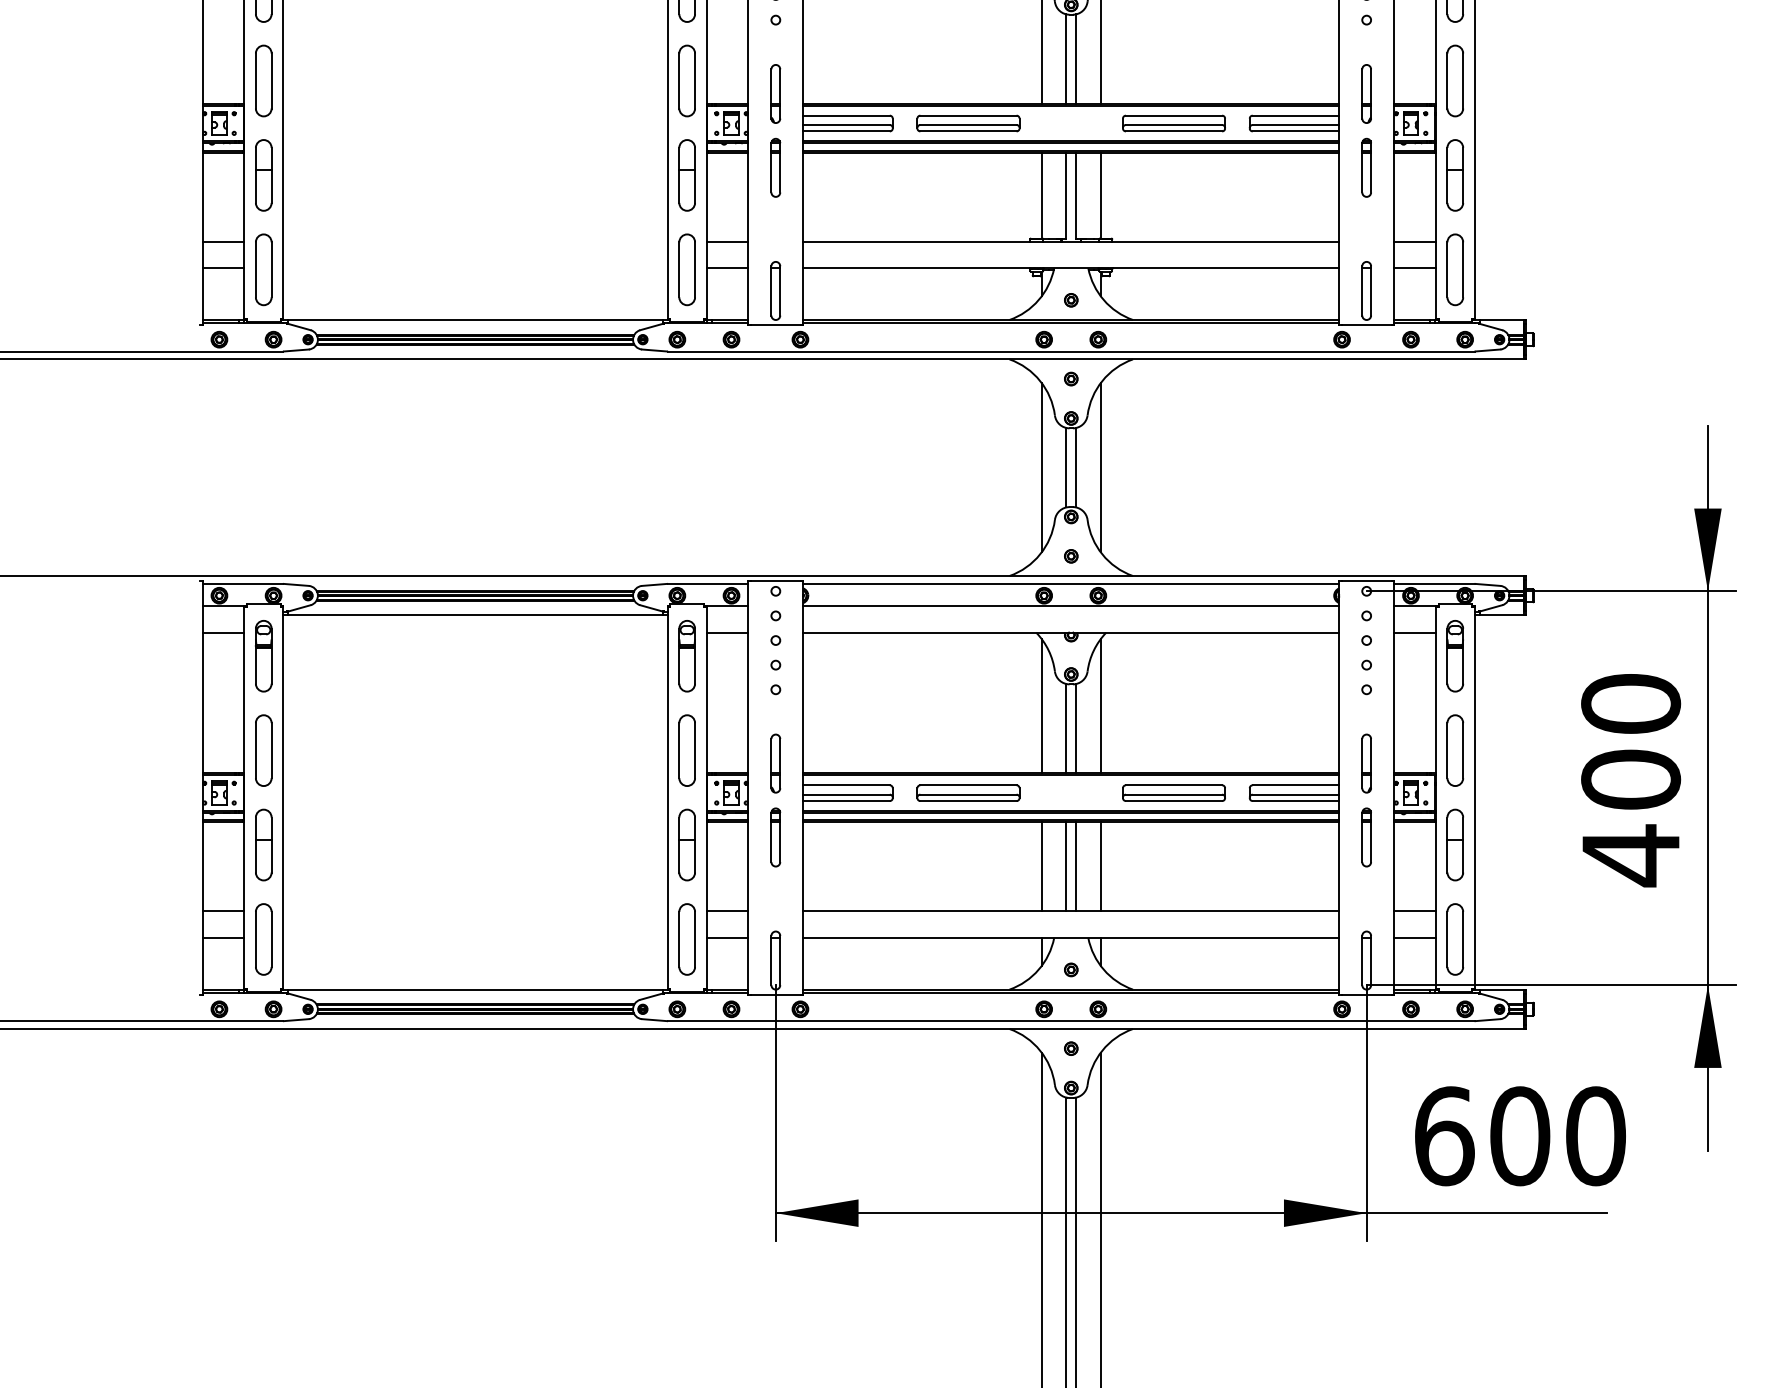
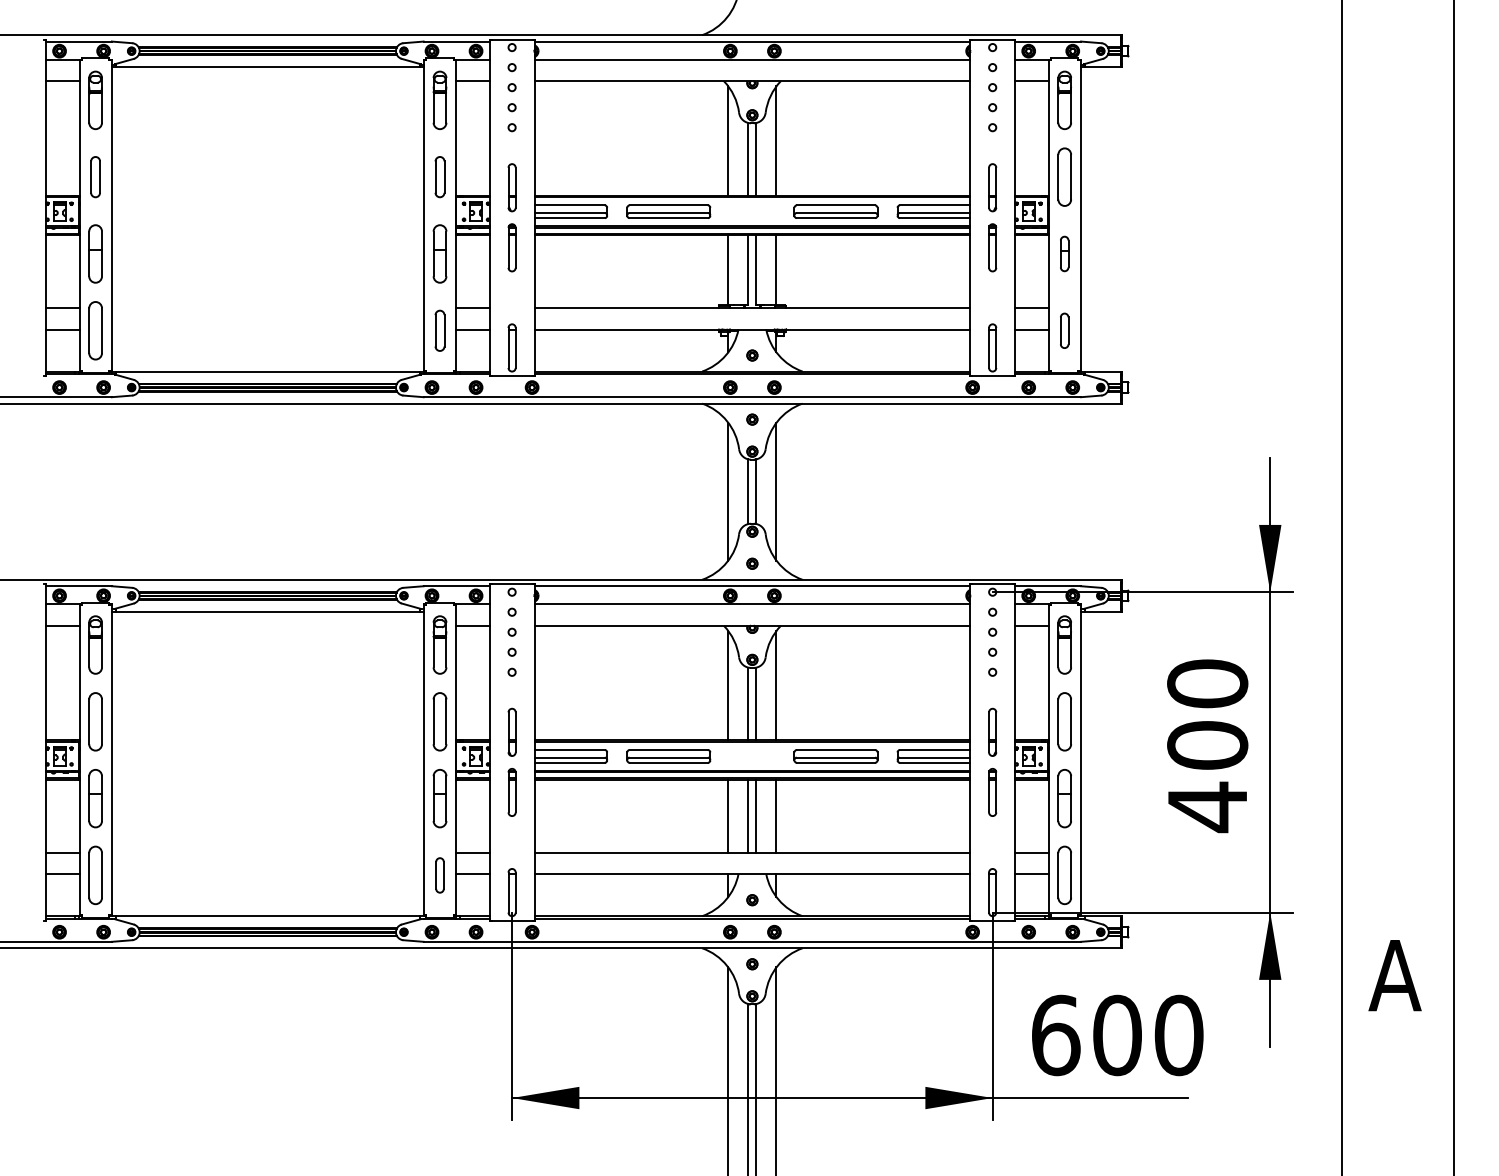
part: (263, 80) -> (95, 176), size x0.7
part: (686, 80) -> (439, 176), size x0.7
part: (1454, 174) -> (1064, 253), size x0.6
part: (686, 269) -> (439, 330), size x0.7
part: (1454, 269) -> (1064, 330), size x0.6
part: (686, 939) -> (439, 875), size x0.6

